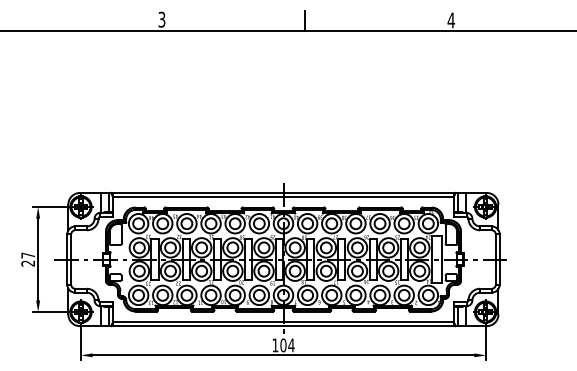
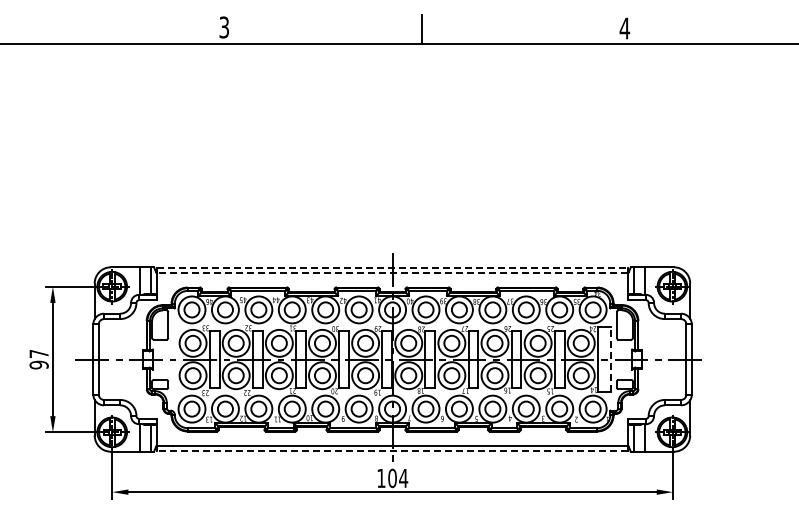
line: (283, 193) -> (392, 267), solid -> dashed
line: (283, 197) -> (392, 273), solid -> dashed
line: (441, 259) -> (611, 359), solid -> dashed
text: (27, 263) -> (38, 364), 27 -> 97
line: (283, 325) -> (392, 451), solid -> dashed

